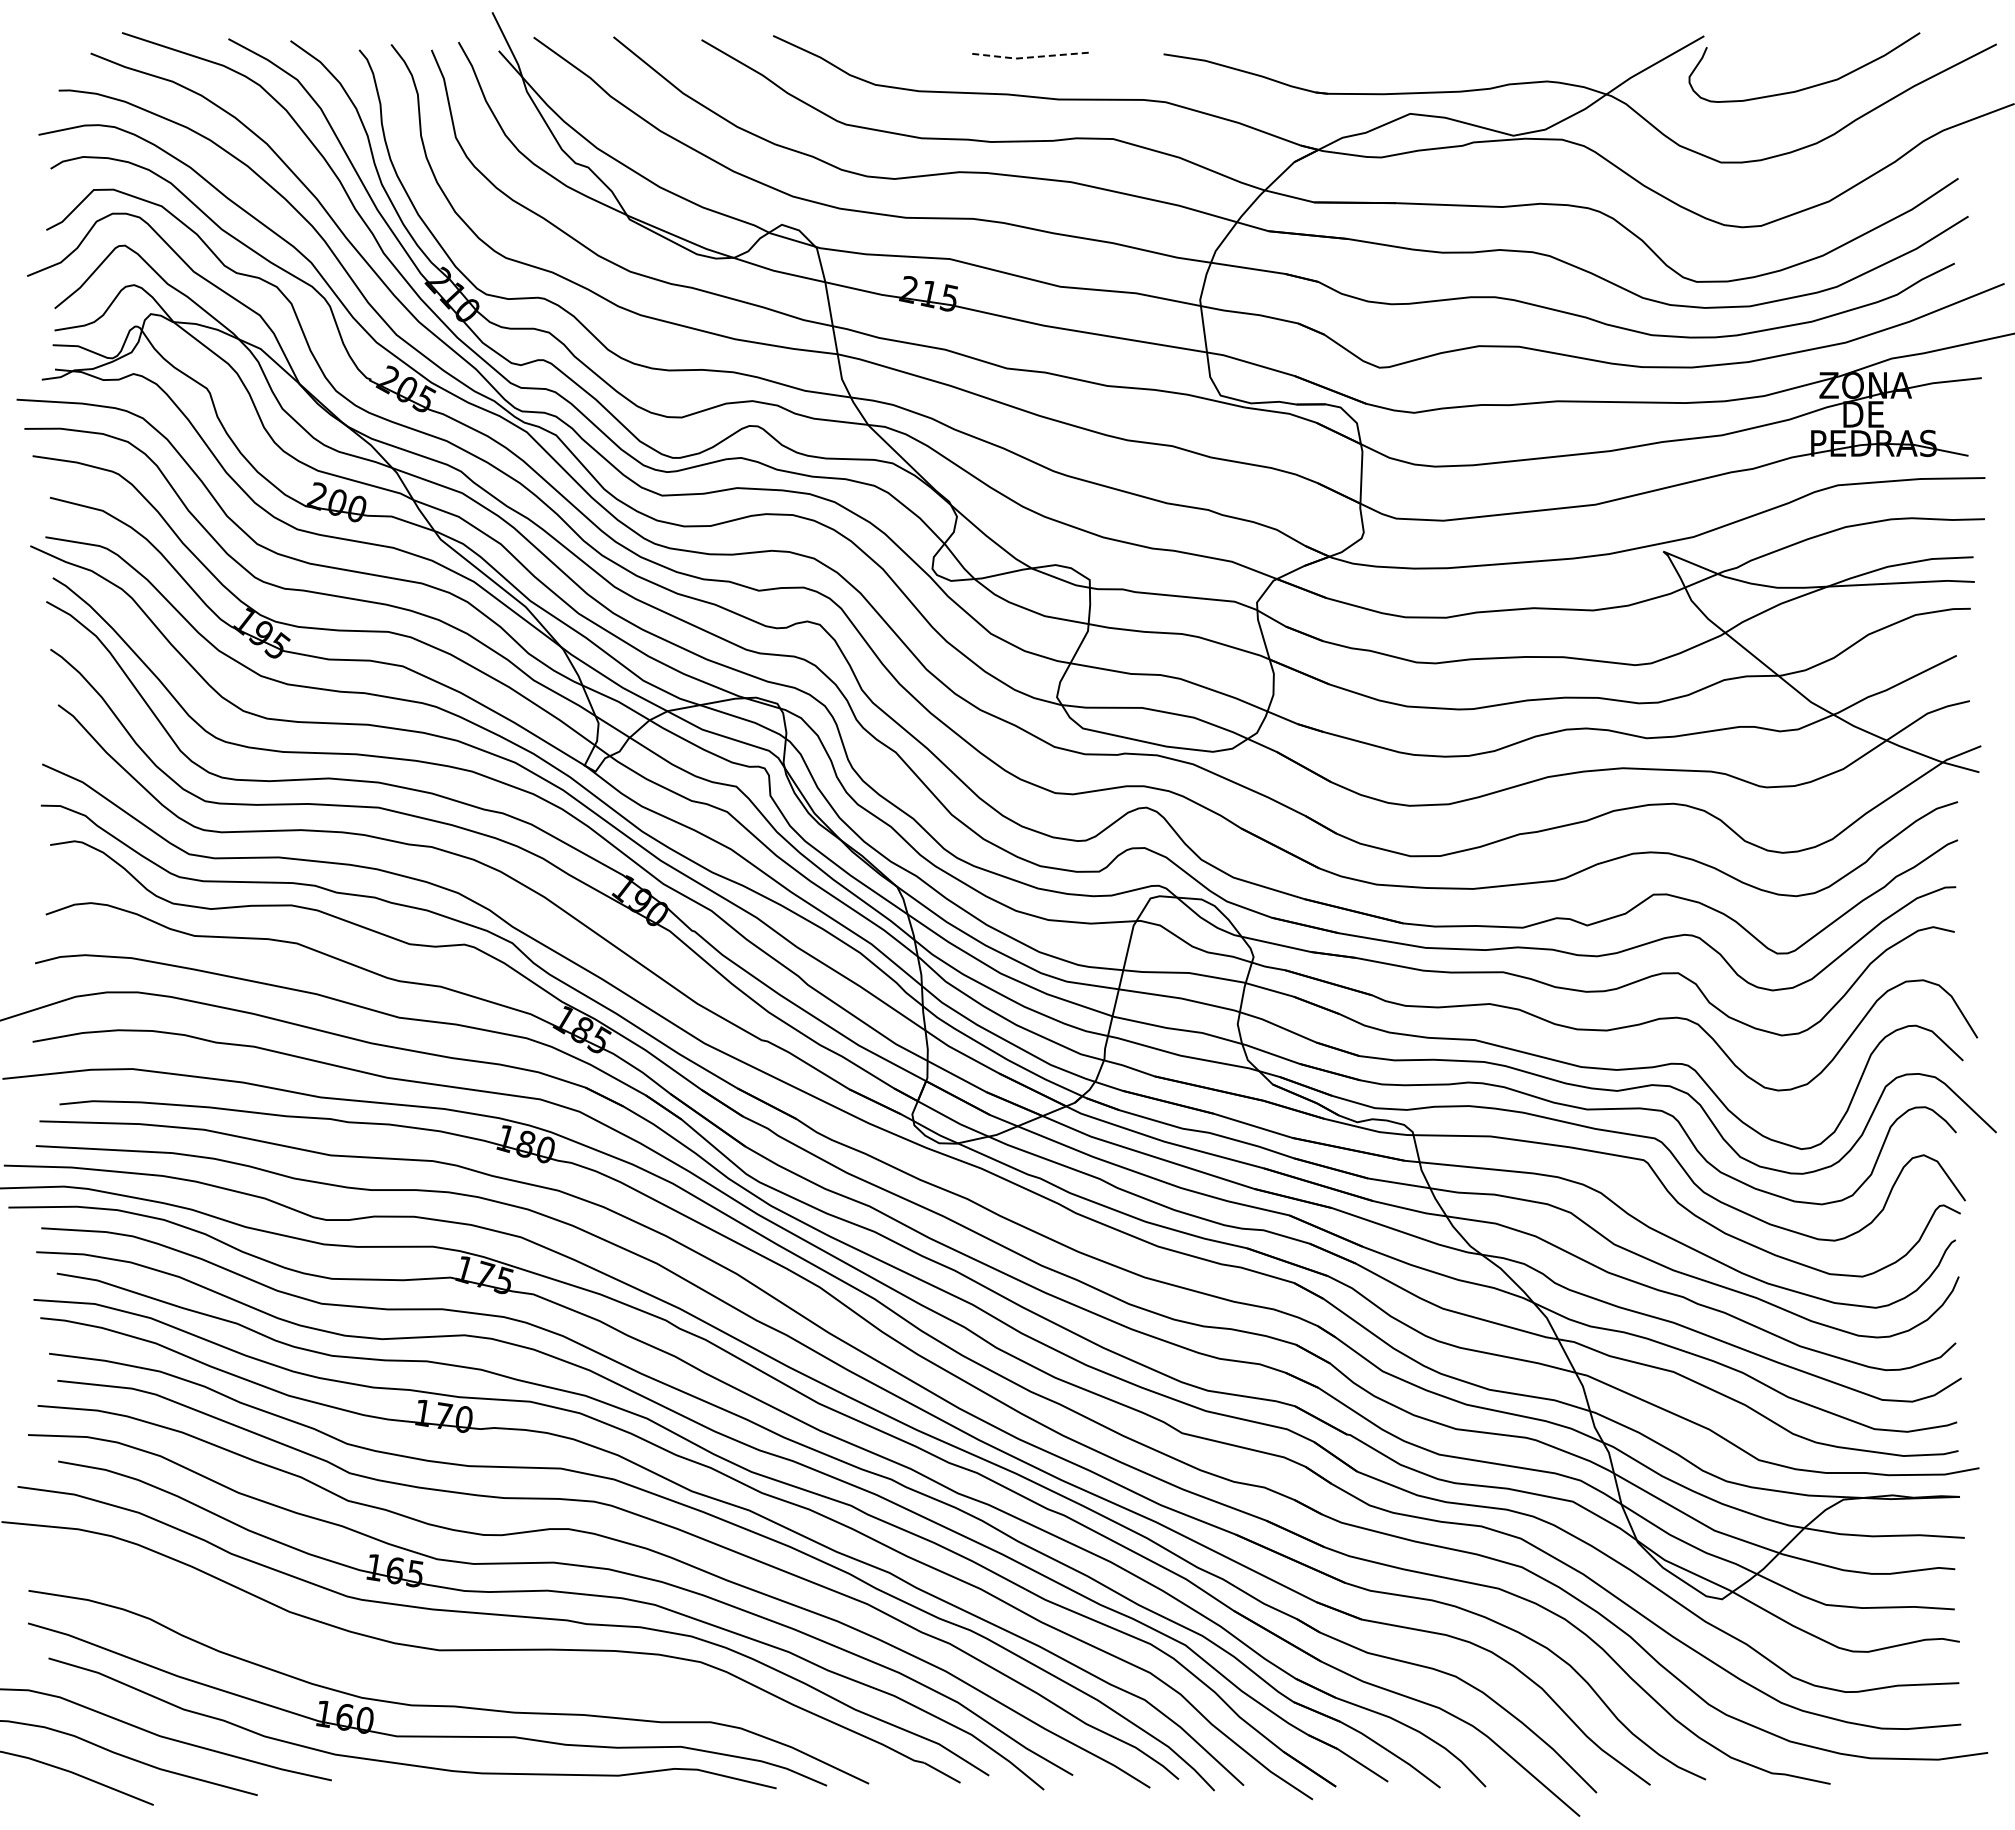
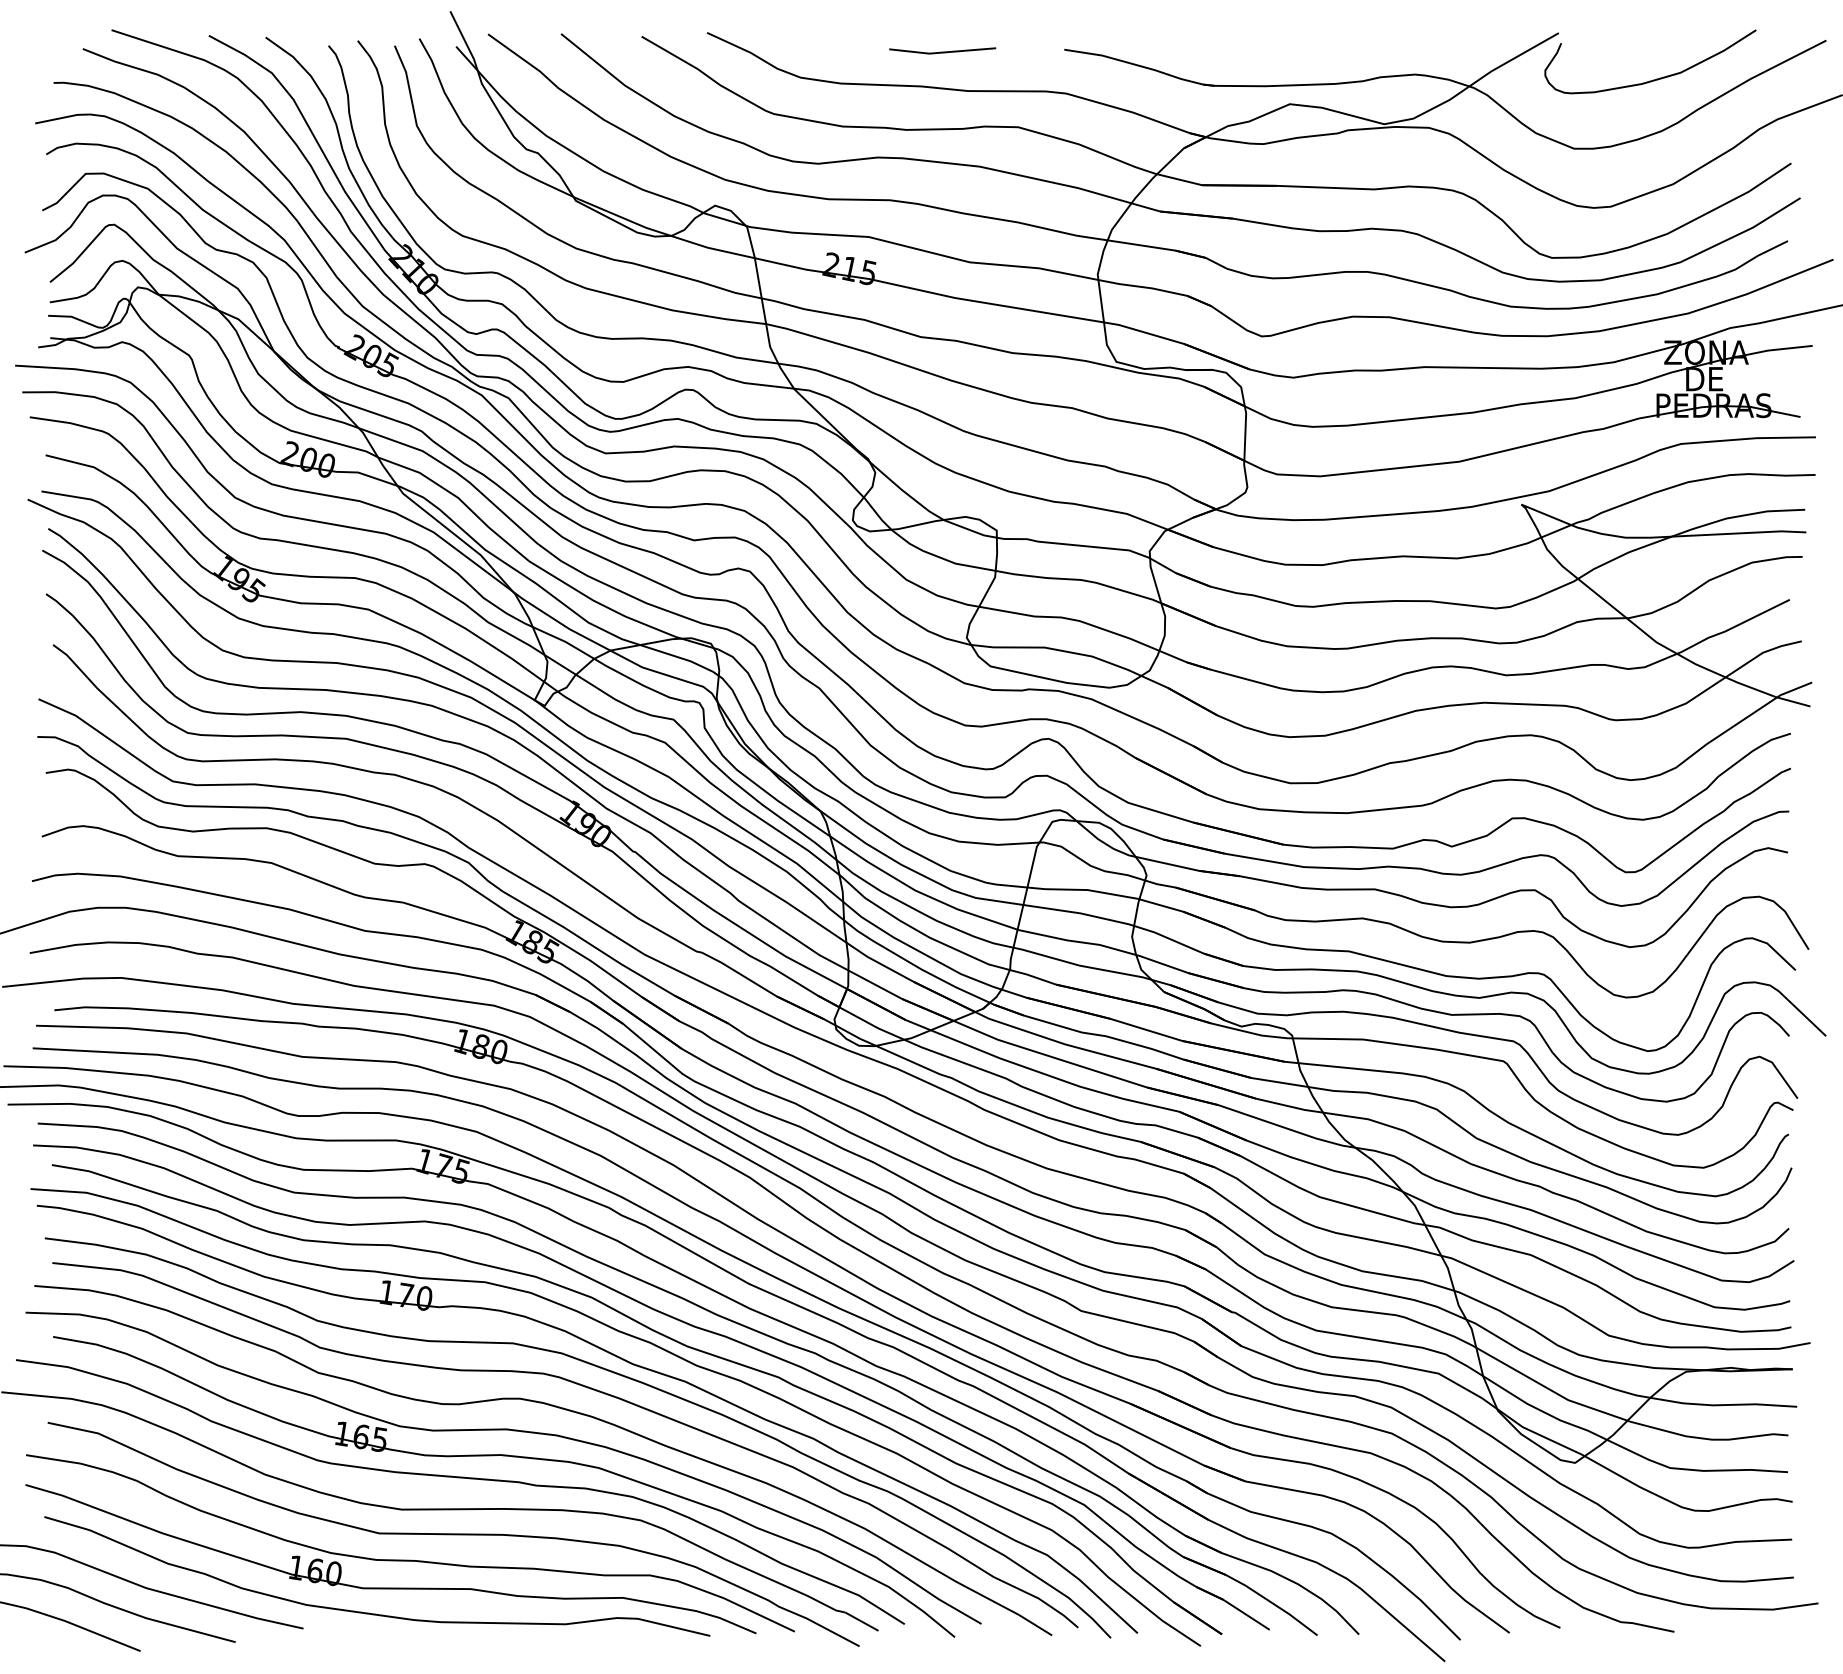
line: (1029, 57) -> (941, 52), dashed -> solid
curve: (495, 1677) -> (453, 1534), added

